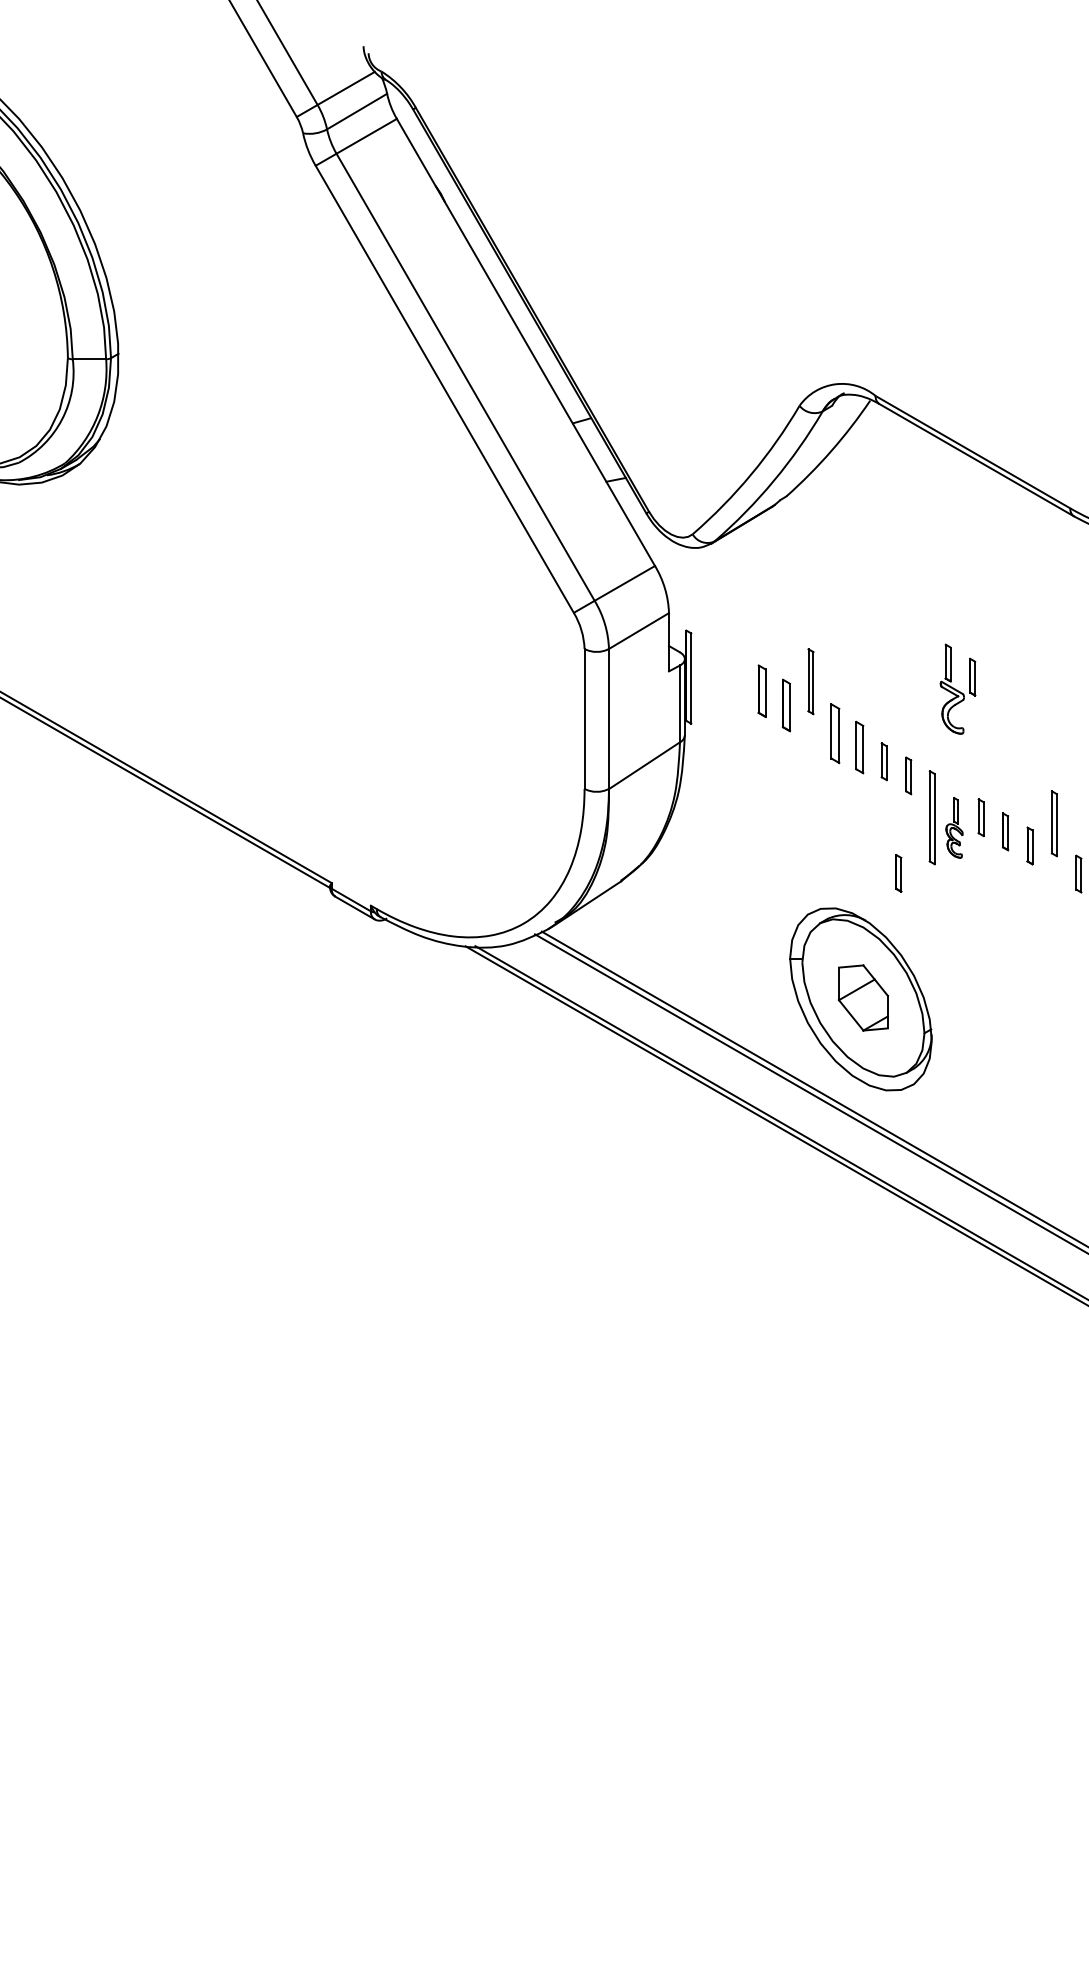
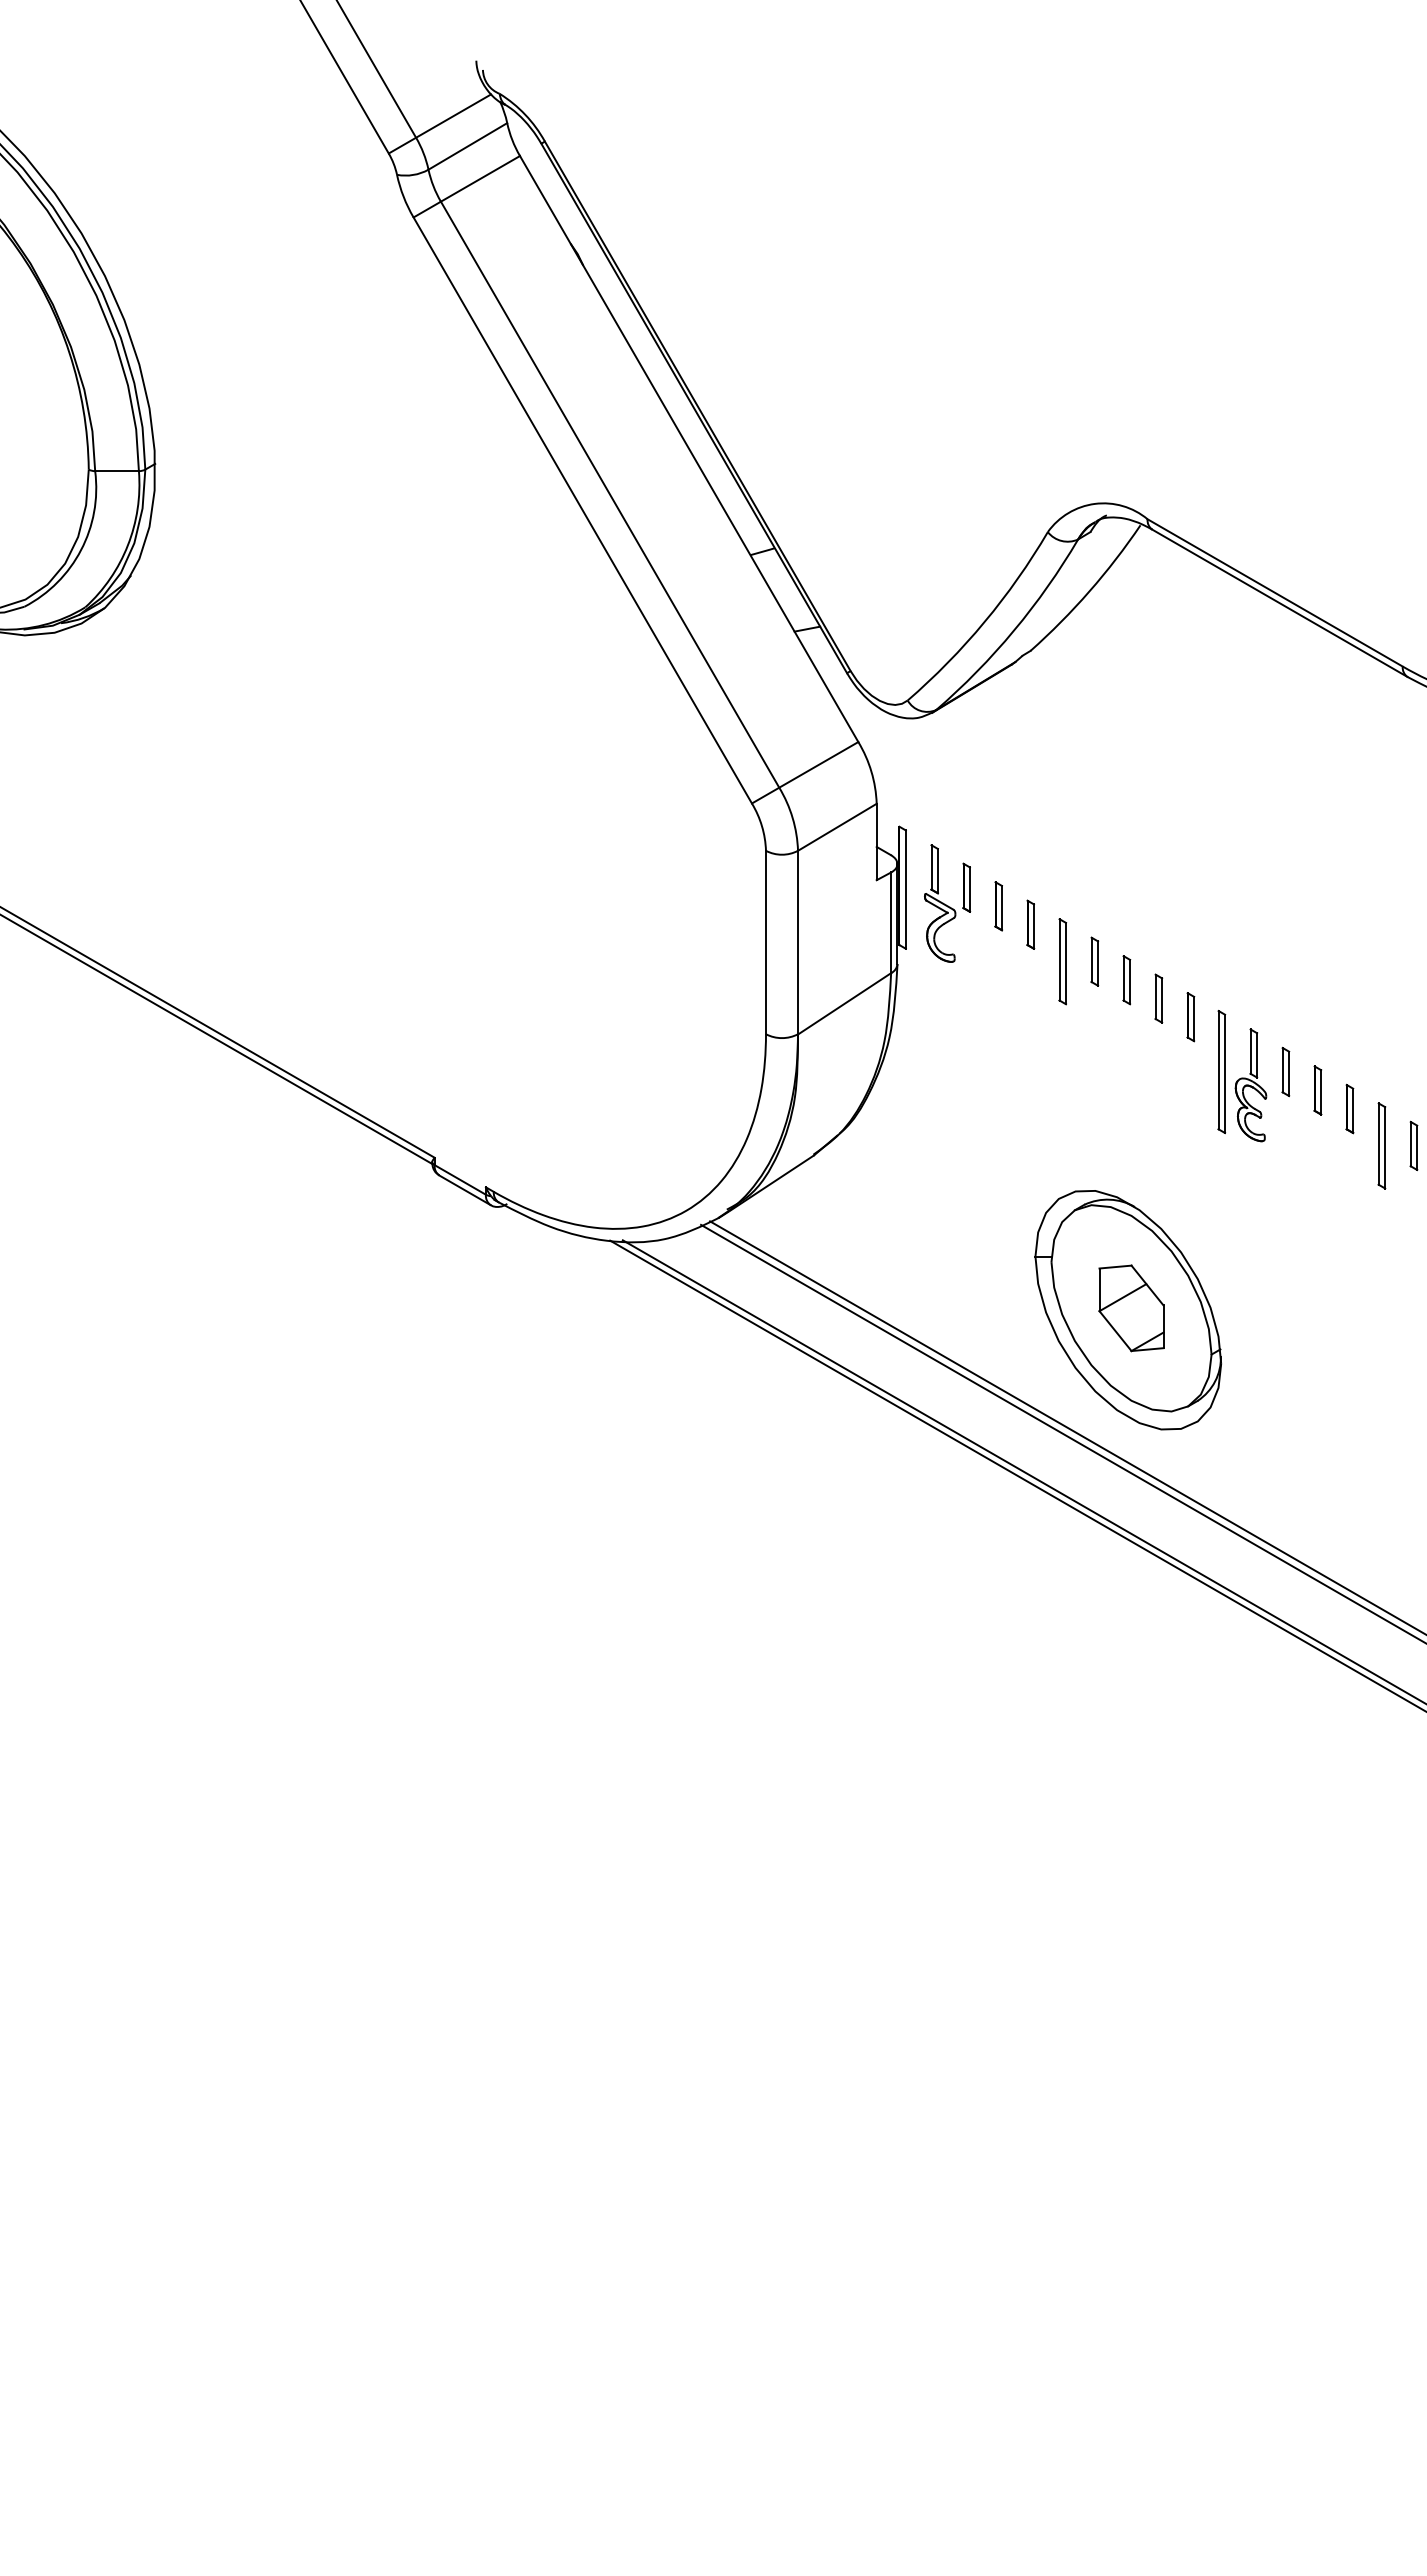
part: (810, 681) -> (1062, 961), moved
part: (957, 689) -> (947, 903), moved
part: (761, 691) -> (998, 906), size x0.71
part: (786, 705) -> (1030, 924), size x0.71
part: (835, 733) -> (1094, 961), size x0.62
part: (859, 747) -> (1126, 980), size x0.71
part: (1054, 823) -> (1381, 1145), moved
part: (954, 828) -> (1250, 1085), size x1.43
part: (898, 873) -> (1177, 1144), removed

